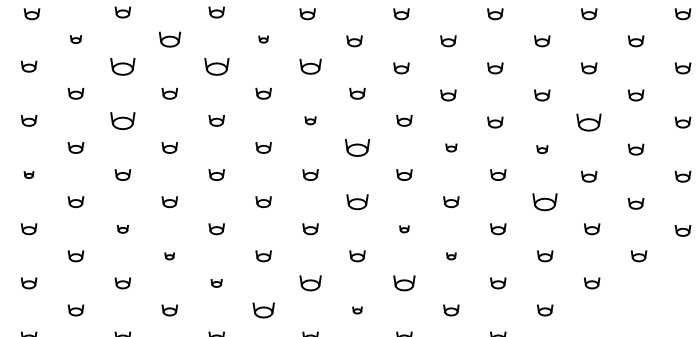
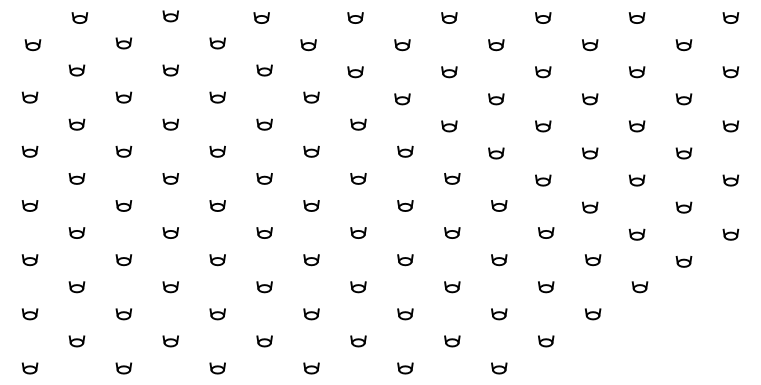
part: (75, 39) -> (76, 70), size x1.43
part: (169, 39) -> (170, 70), size x0.71
part: (263, 39) -> (264, 70), size x1.67
part: (122, 66) -> (123, 97), size x0.62
part: (216, 66) -> (217, 97), size x0.62
part: (310, 66) -> (311, 97), size x0.71
part: (122, 120) -> (123, 151), size x0.62
part: (310, 120) -> (311, 151), size x1.43
part: (589, 122) -> (590, 153), size x0.62
part: (357, 147) -> (358, 178), size x0.62
part: (451, 147) -> (452, 178), size x1.43
part: (542, 149) -> (543, 180), size x1.43
part: (28, 174) -> (29, 205), size x1.67
part: (357, 201) -> (358, 232), size x0.71
part: (545, 201) -> (546, 232), size x0.62
part: (122, 229) -> (123, 260), size x1.43
part: (404, 229) -> (405, 260), size x1.67
part: (169, 256) -> (170, 287), size x1.67
part: (451, 256) -> (452, 287), size x1.67
part: (216, 283) -> (217, 314), size x1.43
part: (310, 283) -> (311, 314), size x0.71
part: (404, 283) -> (405, 314), size x0.71
part: (263, 310) -> (264, 341), size x0.71
part: (357, 310) -> (358, 341), size x1.67

